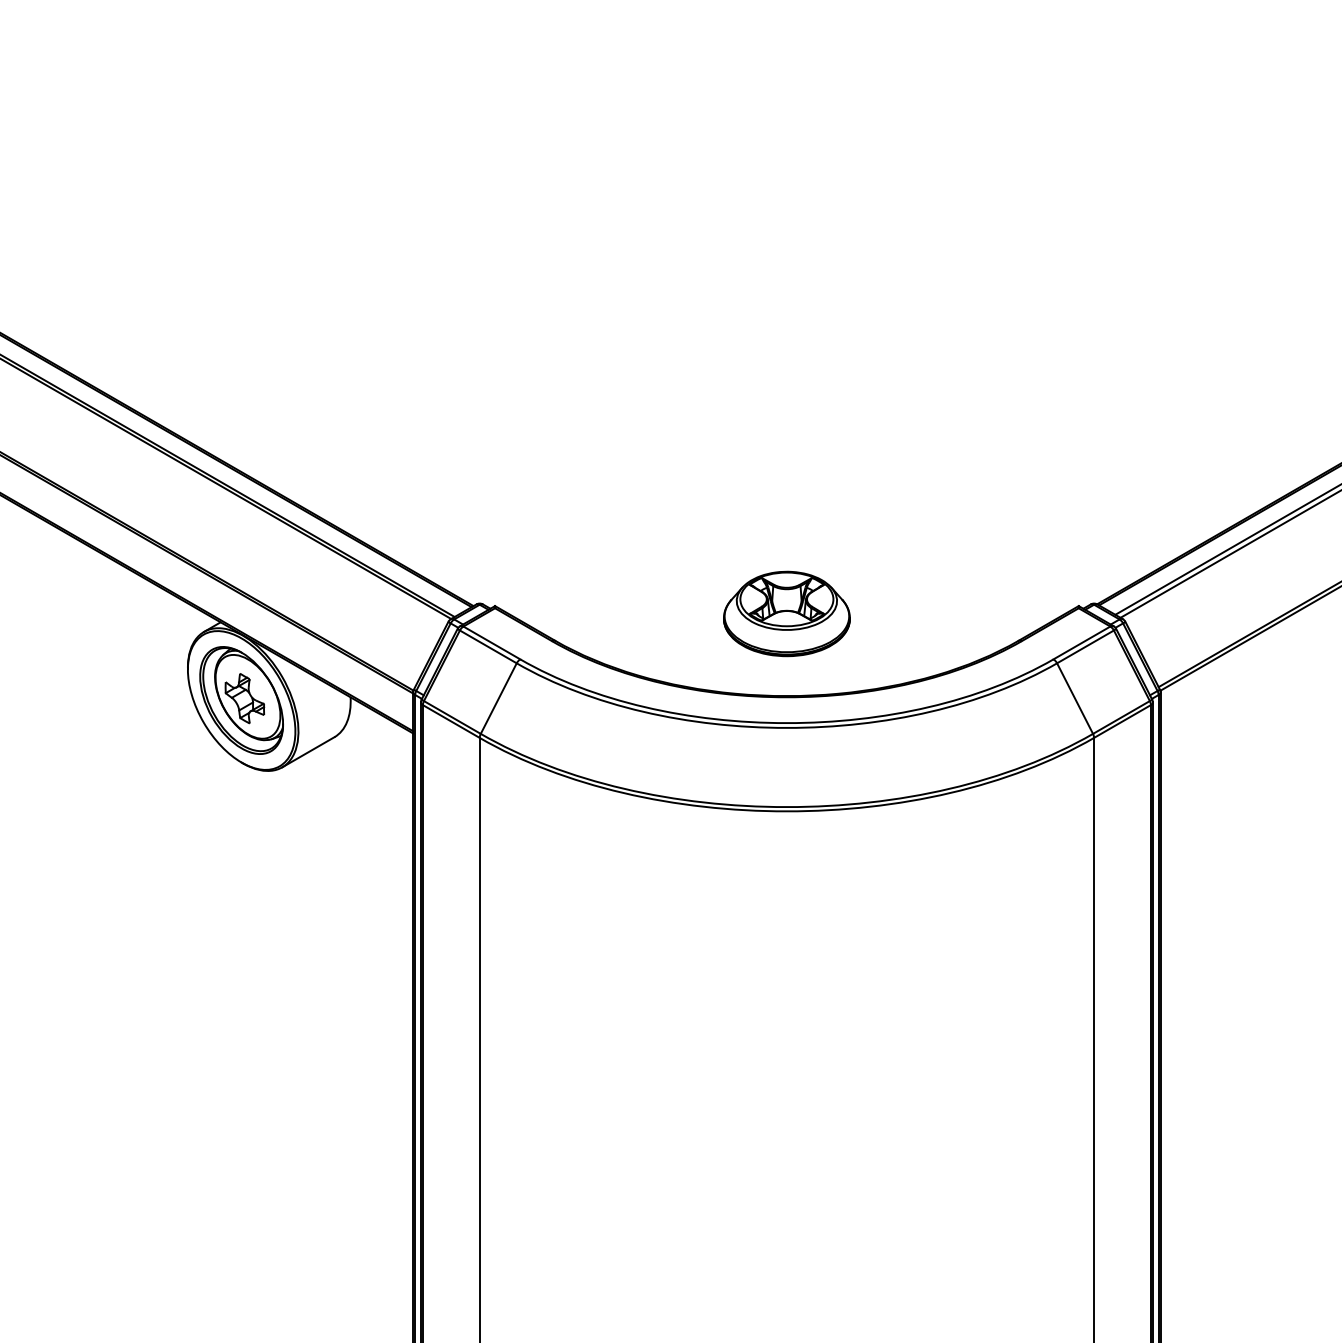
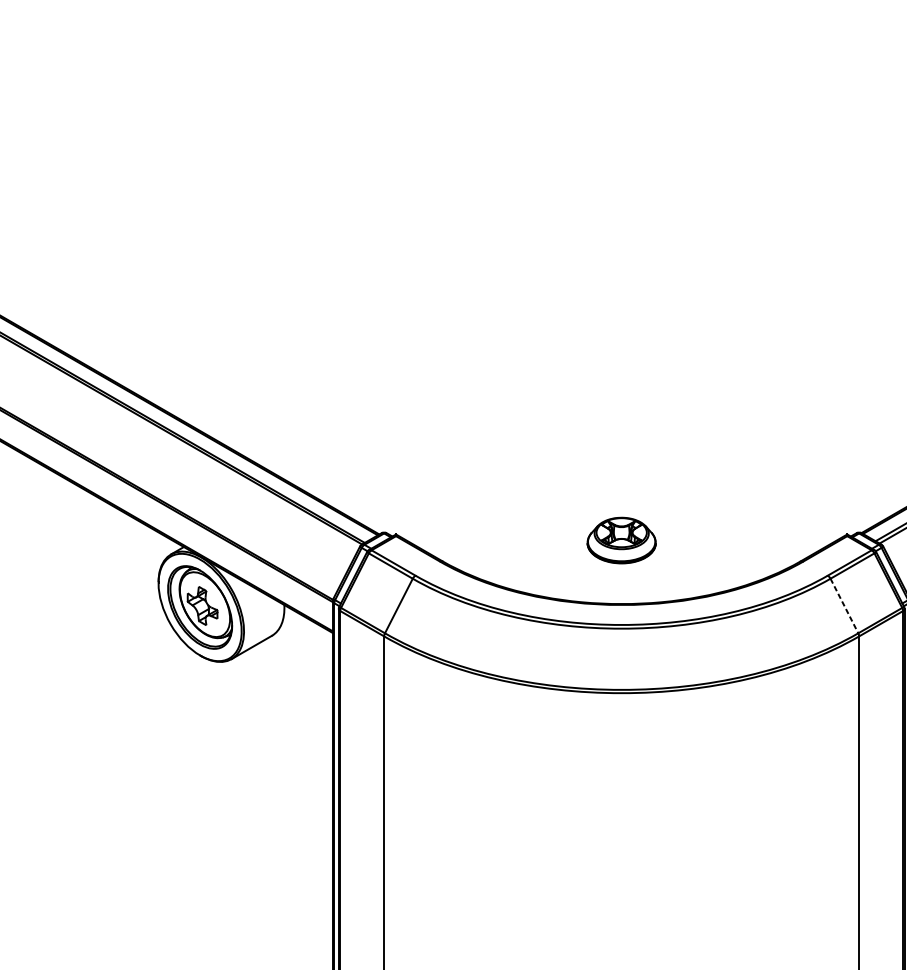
part: (786, 613) -> (621, 540), size x0.7
line: (1075, 698) -> (844, 605), solid -> dashed

